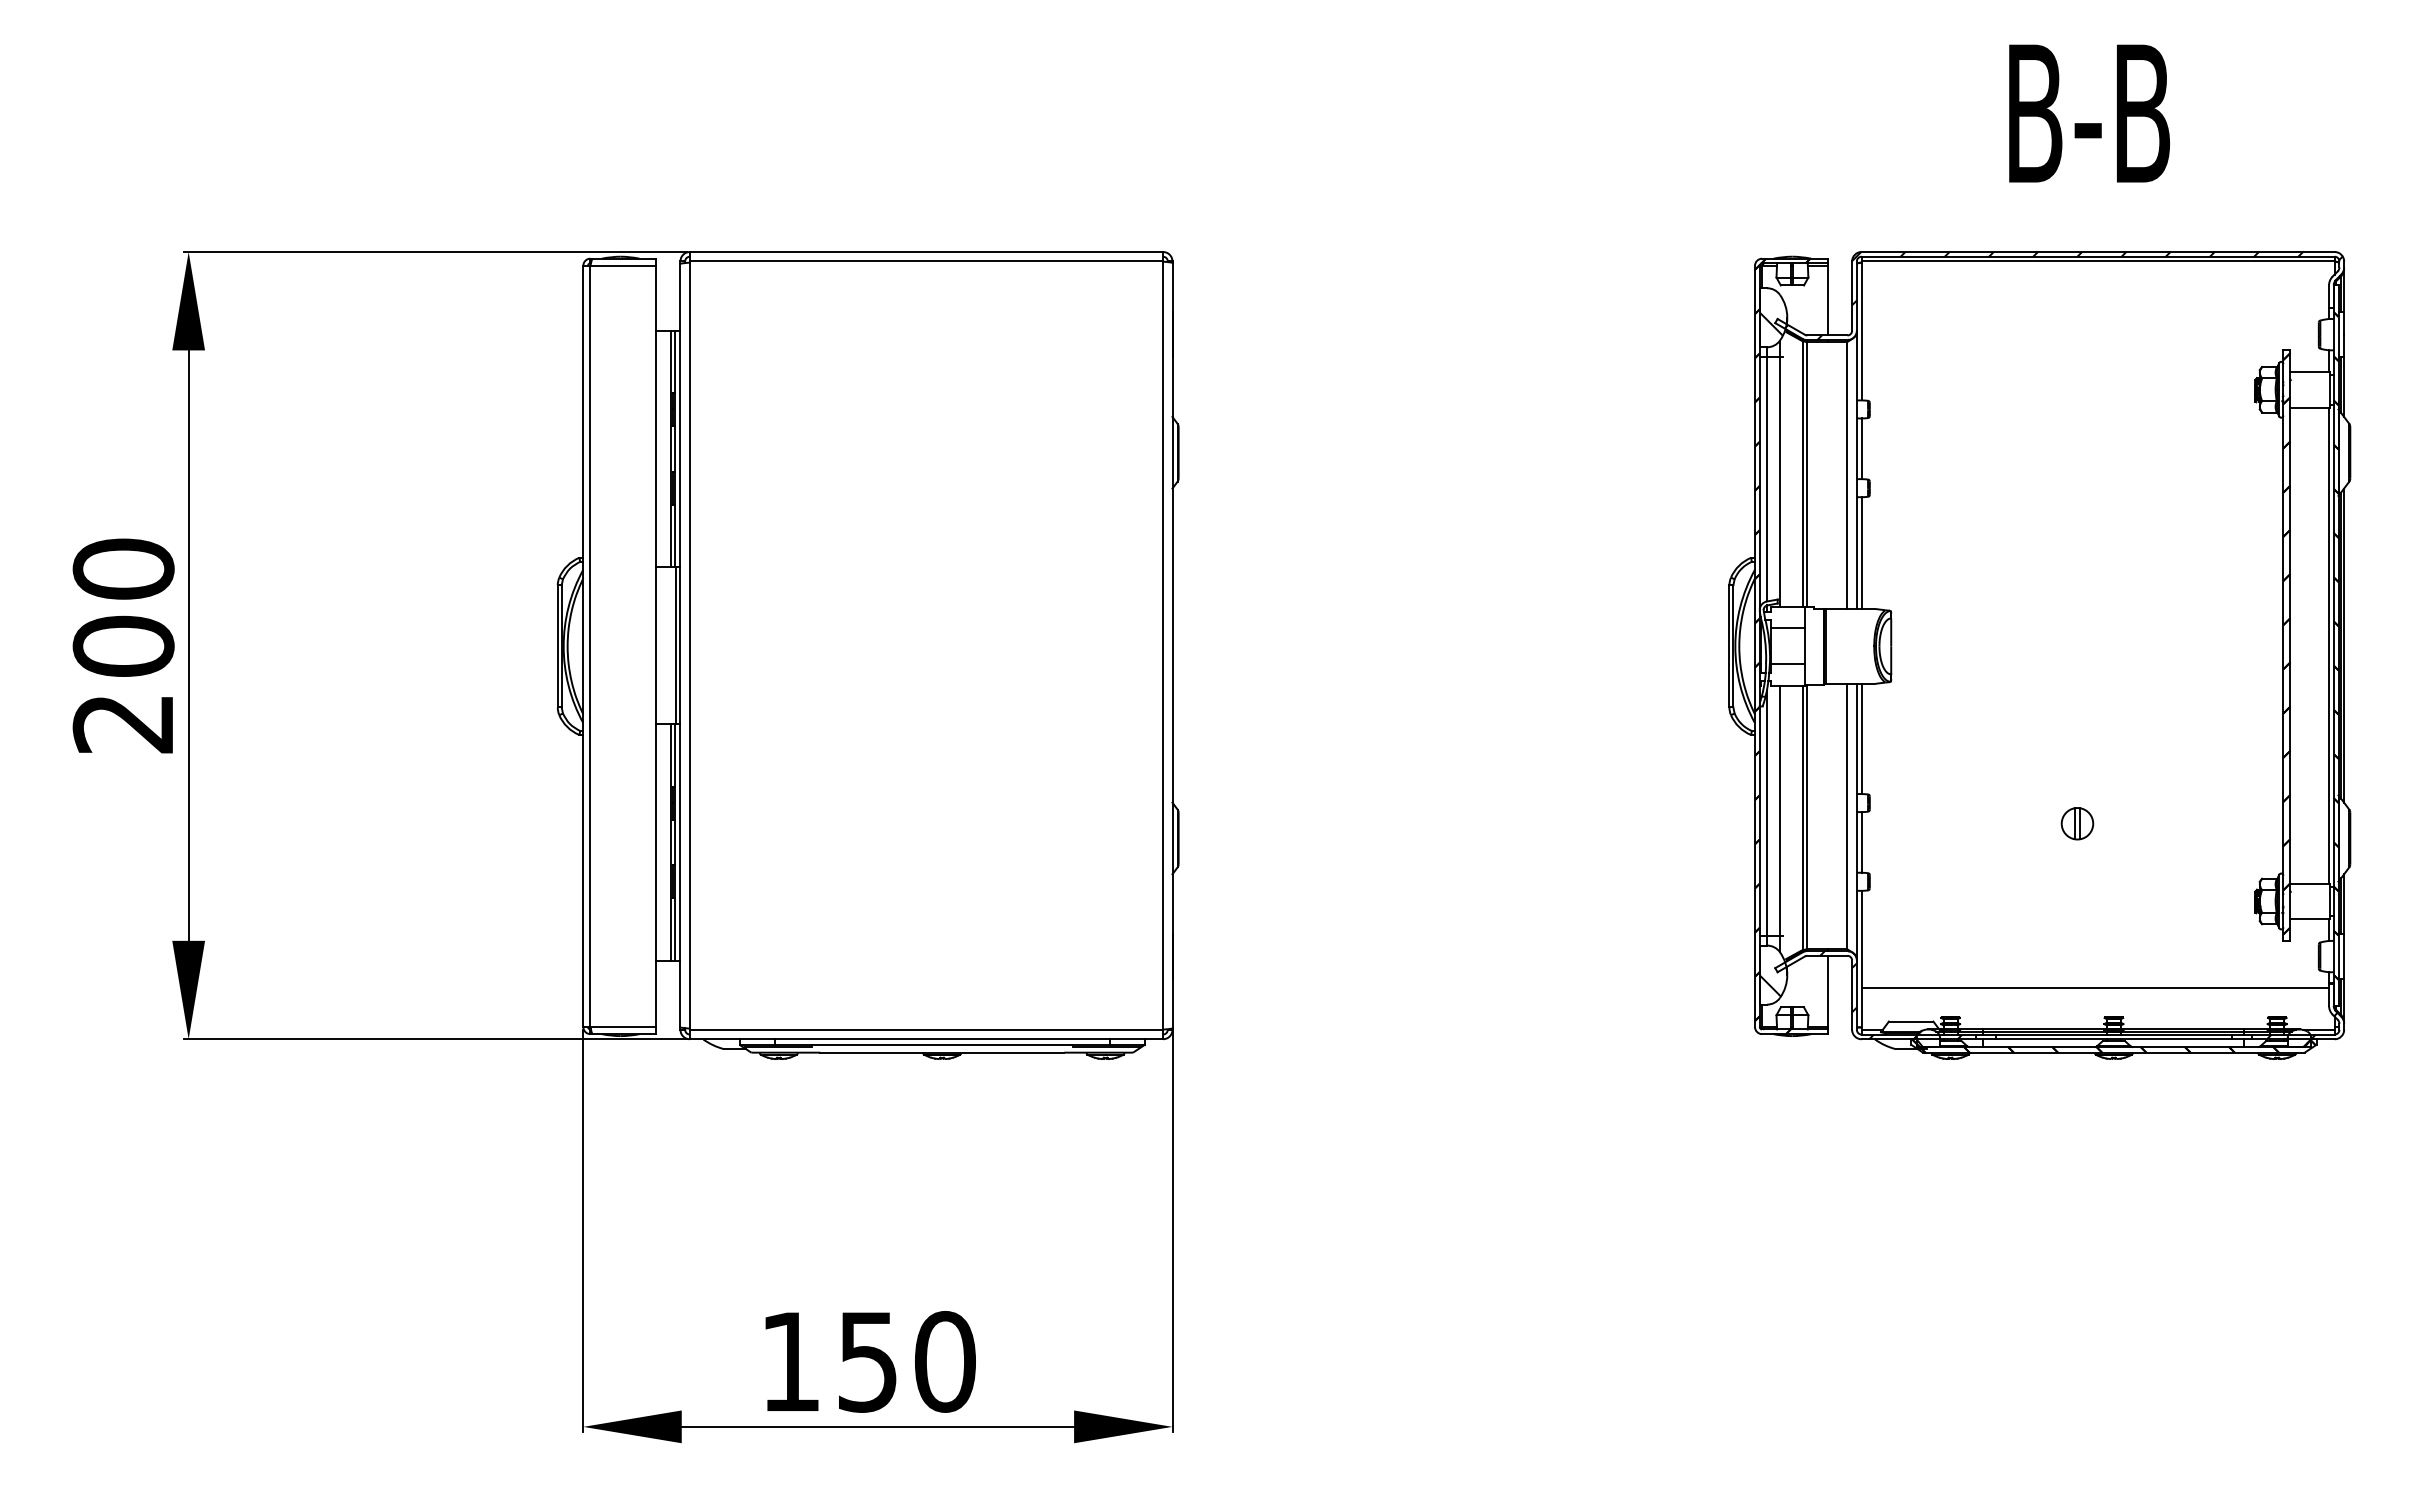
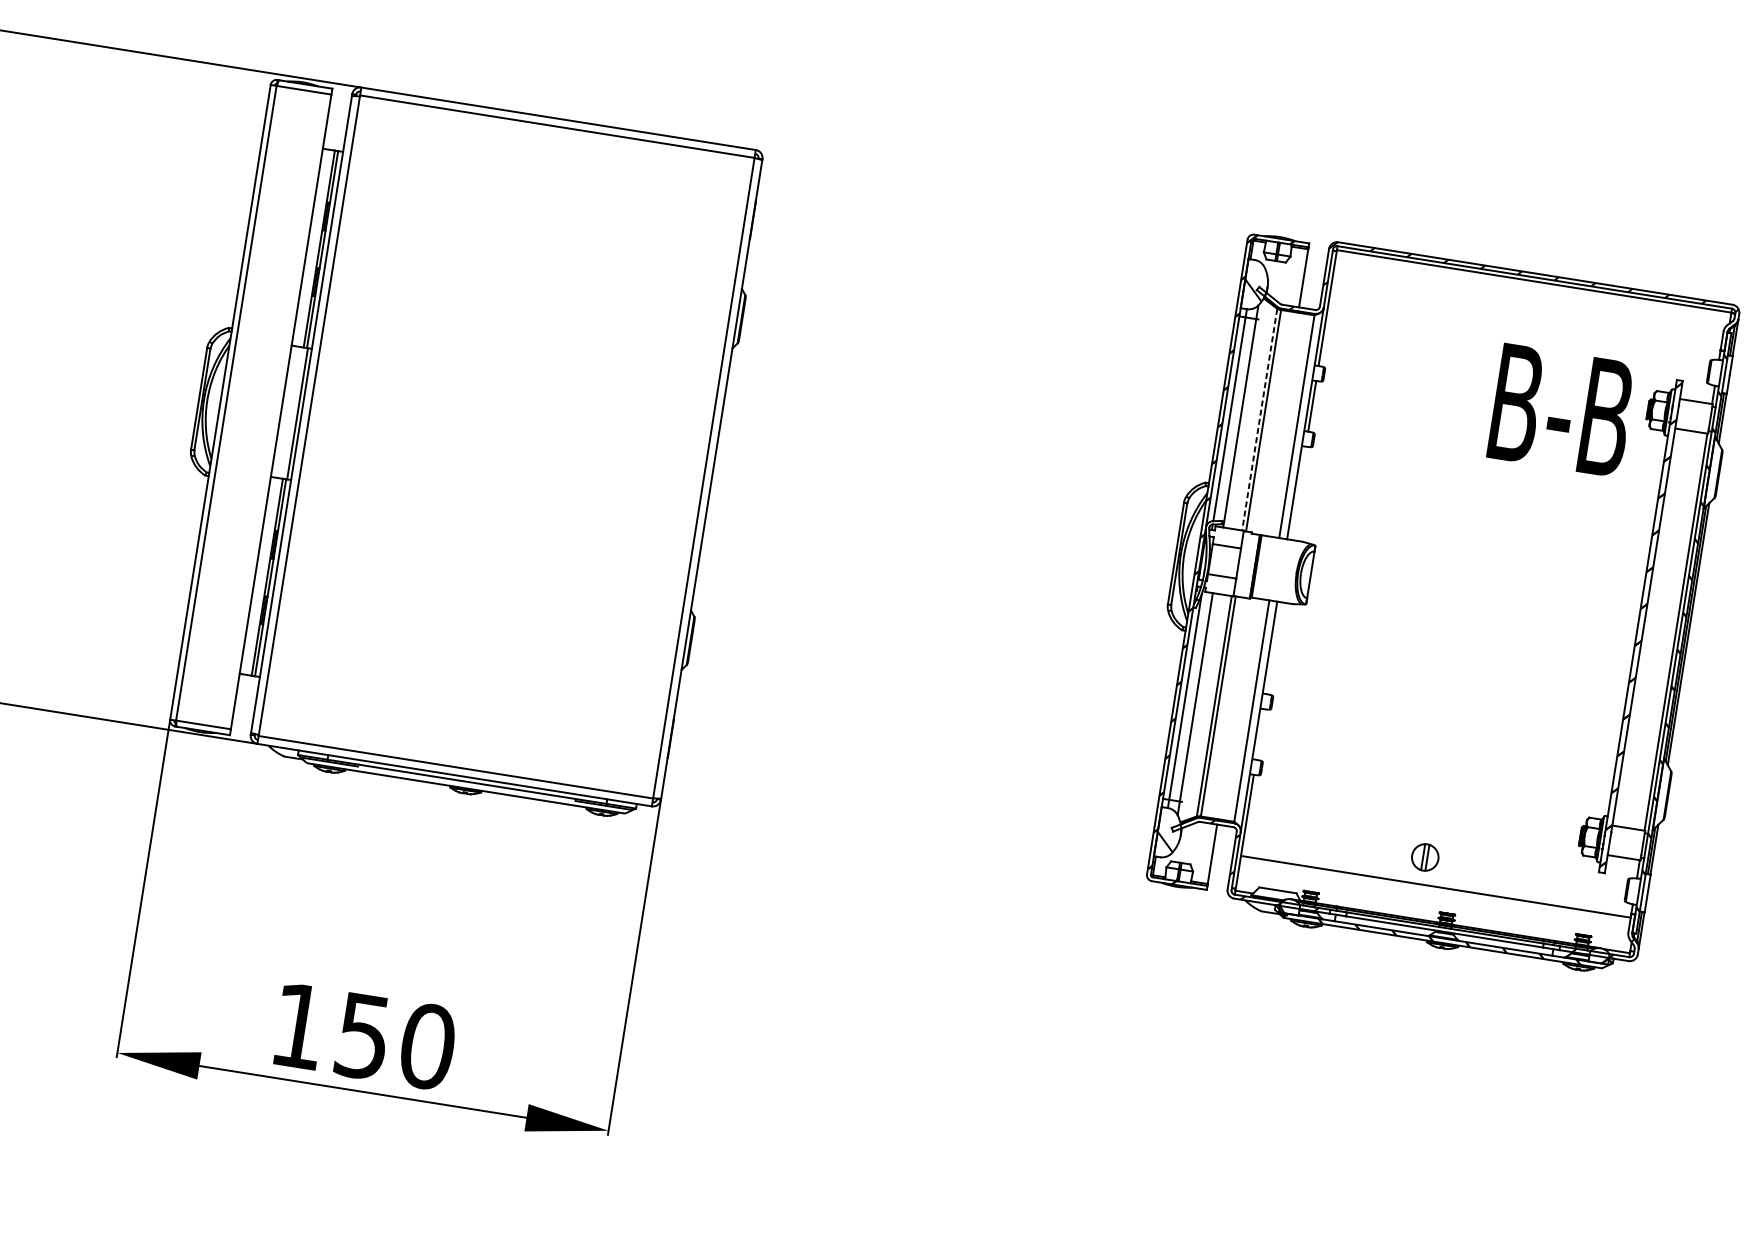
text: (2089, 113) -> (1561, 410), moved
line: (1802, 474) -> (1259, 419), solid -> dashed
line: (1861, 553) -> (1298, 493), removed
line: (1861, 738) -> (1273, 647), removed
part: (2077, 823) -> (1425, 857), moved
line: (1861, 842) -> (1260, 734), removed

